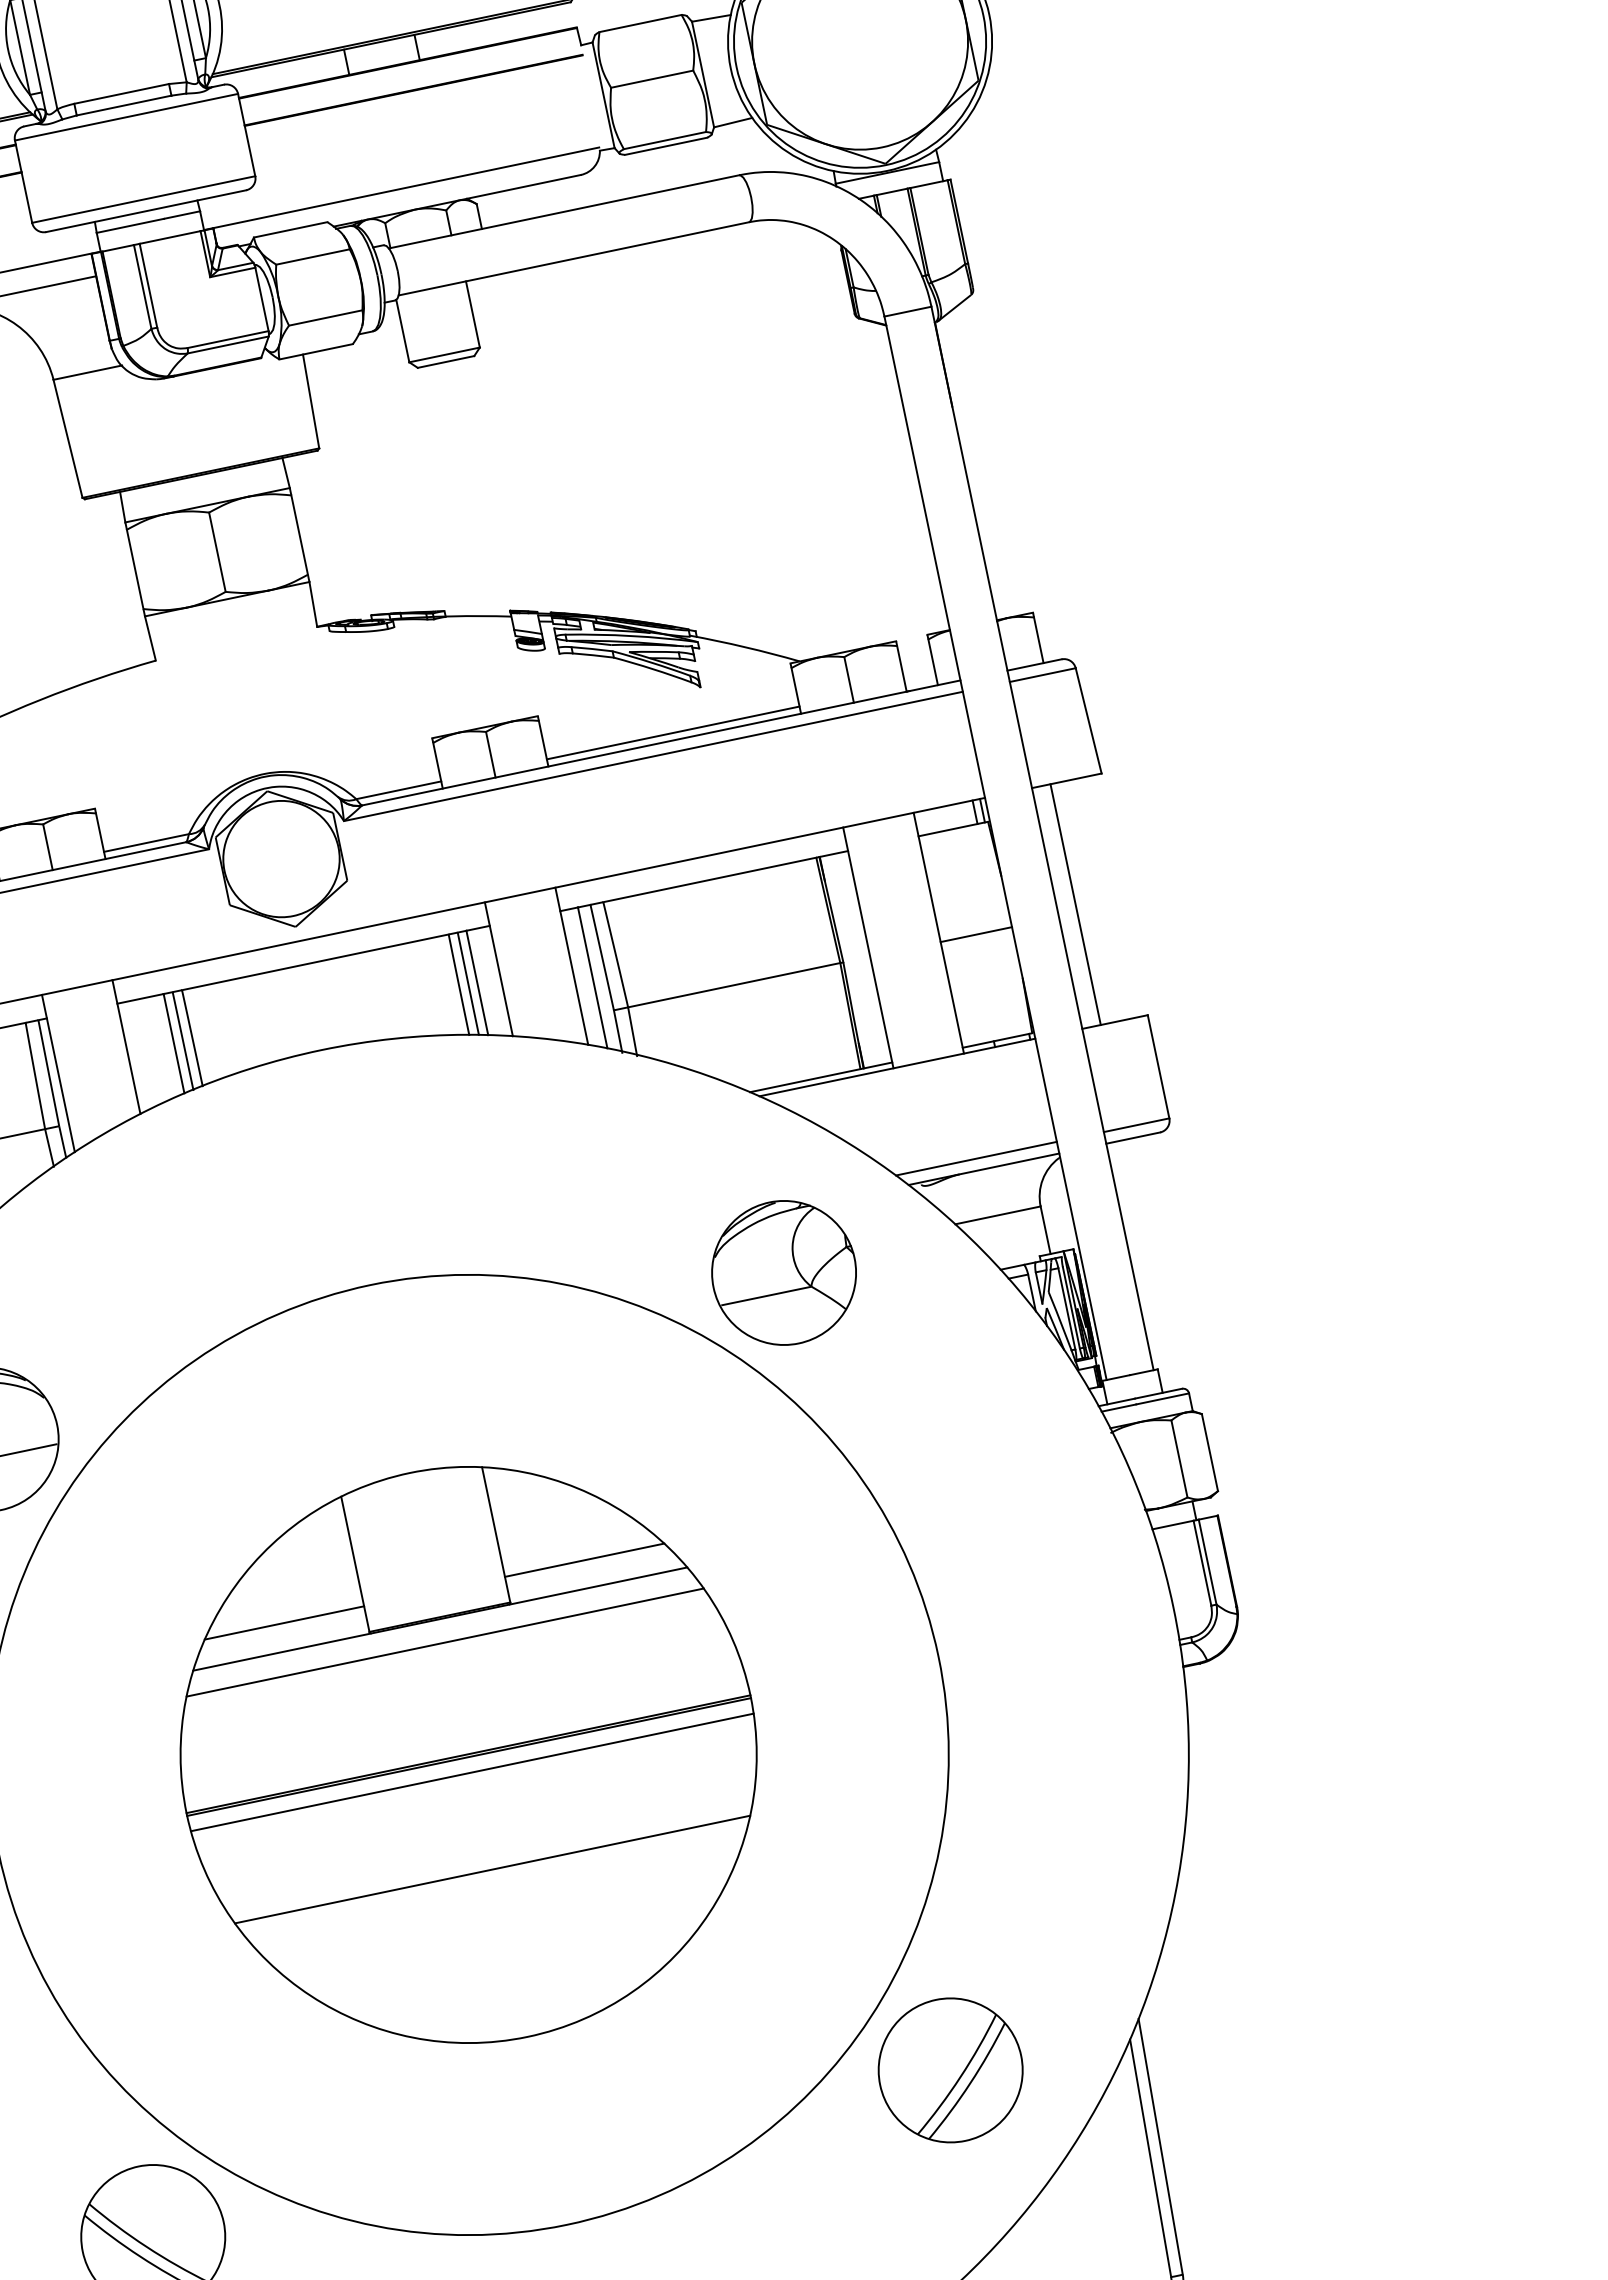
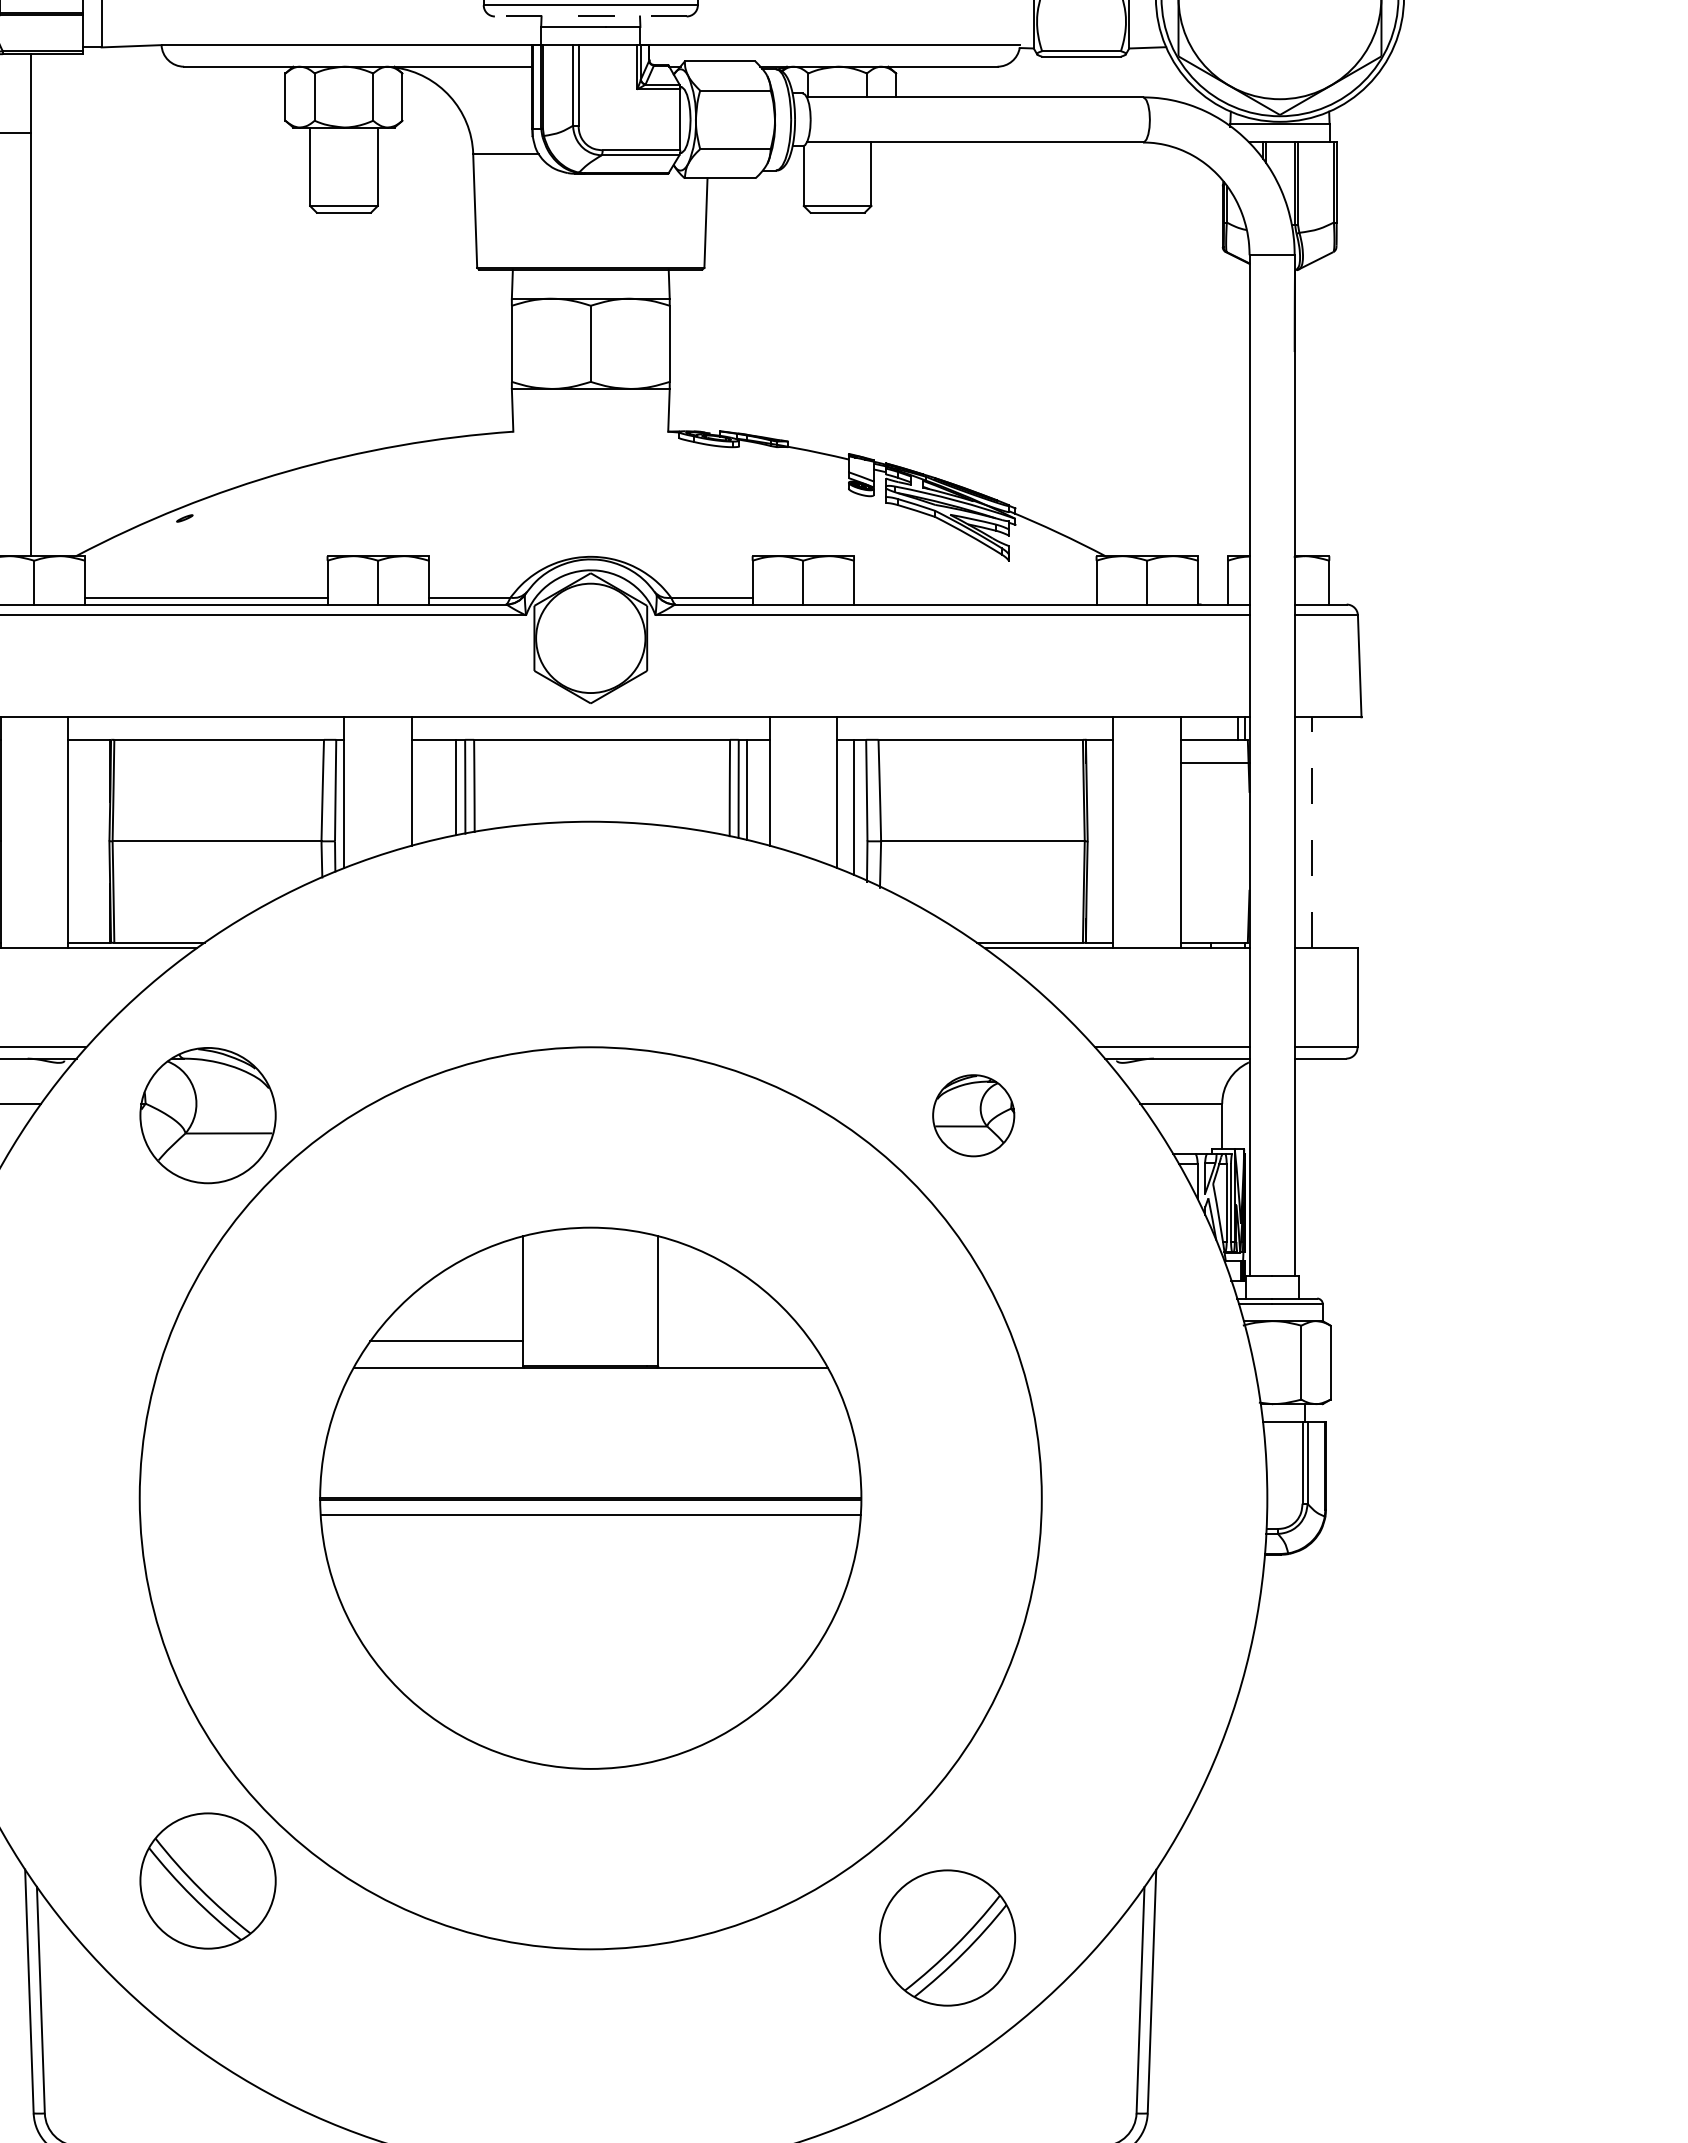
line: (145, 211) -> (590, 16), solid -> dashed
line: (673, 732) -> (975, 597), removed
line: (1075, 904) -> (1312, 832), solid -> dashed
line: (976, 934) -> (1215, 763), moved
part: (784, 1272) -> (973, 1115), size x0.6
line: (584, 1560) -> (734, 1341), removed
line: (444, 1642) -> (590, 1390), removed
line: (492, 1869) -> (590, 1608), removed
part: (950, 2069) -> (947, 1937), moved

